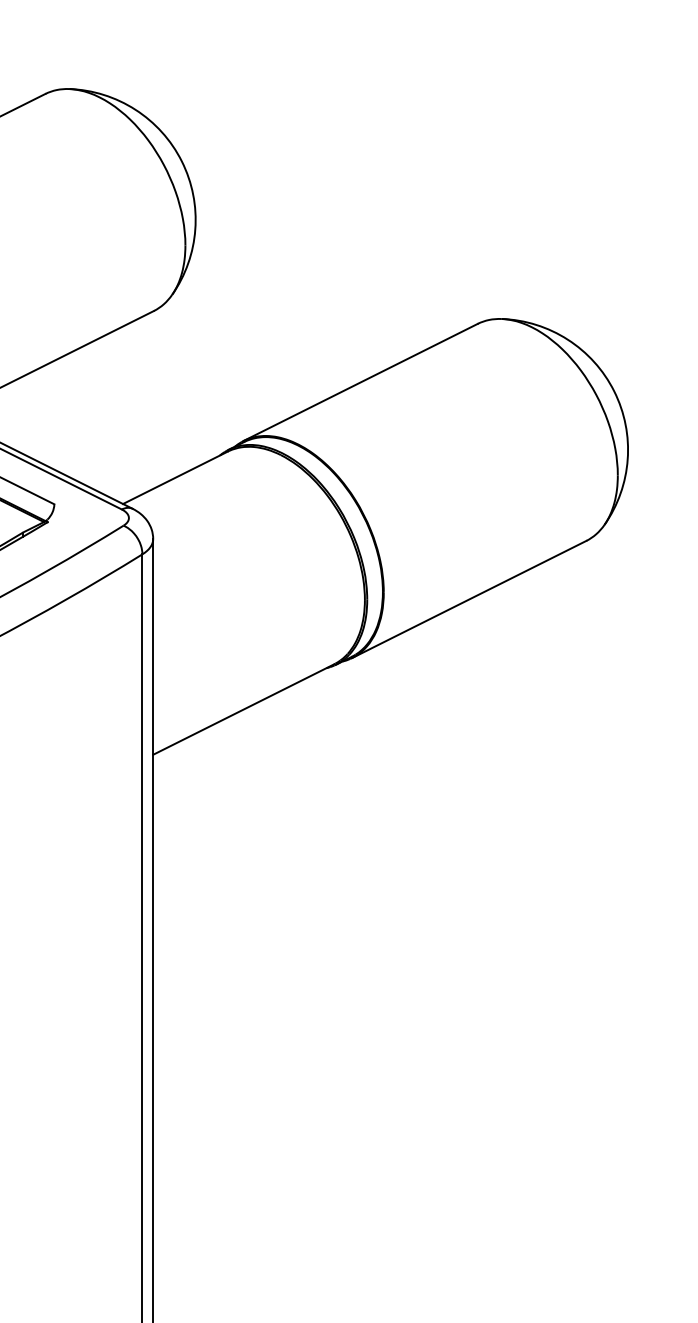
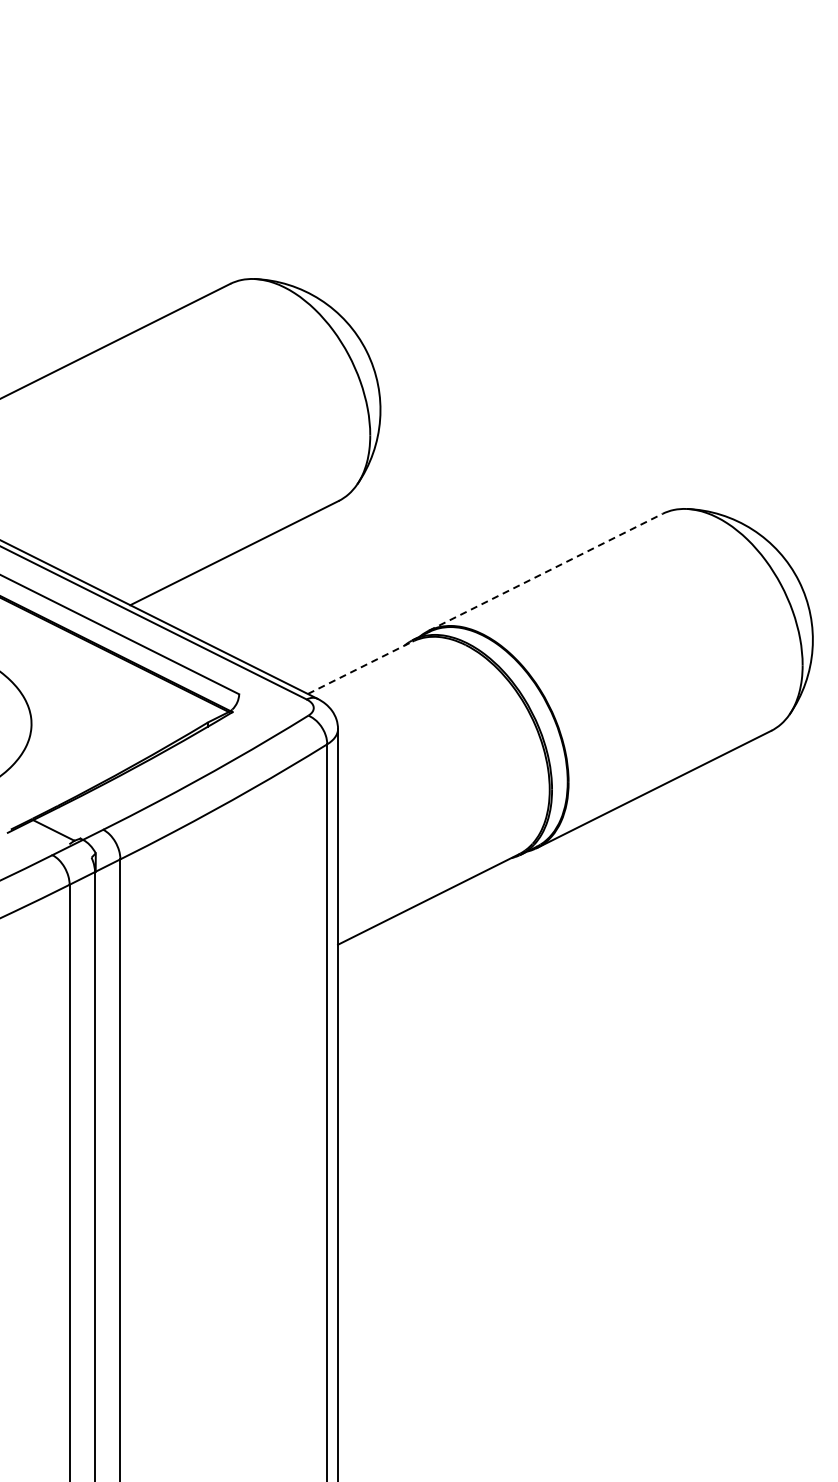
line: (360, 382) -> (545, 572), solid -> dashed
line: (175, 477) -> (360, 667), solid -> dashed

